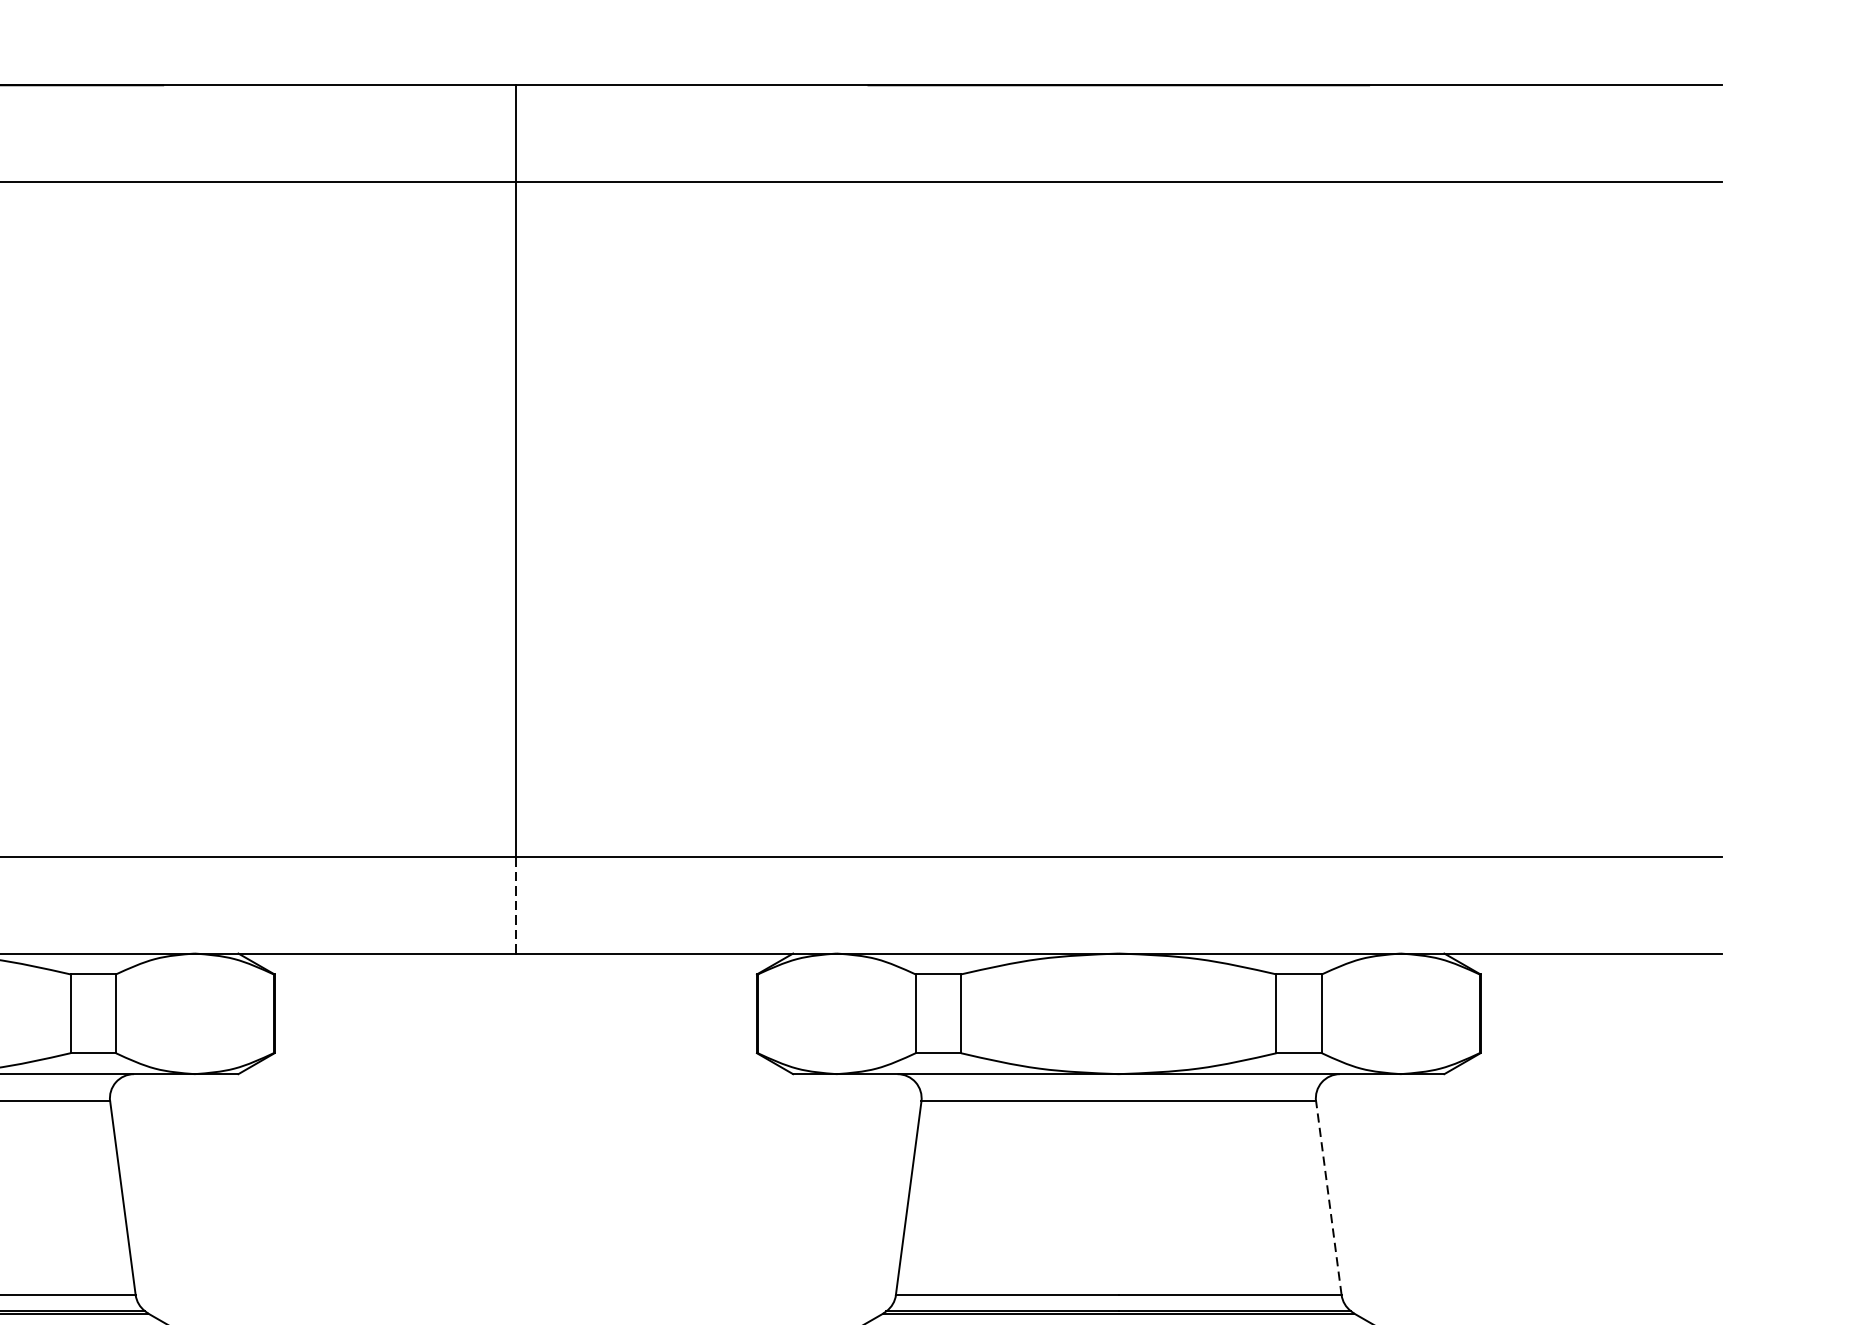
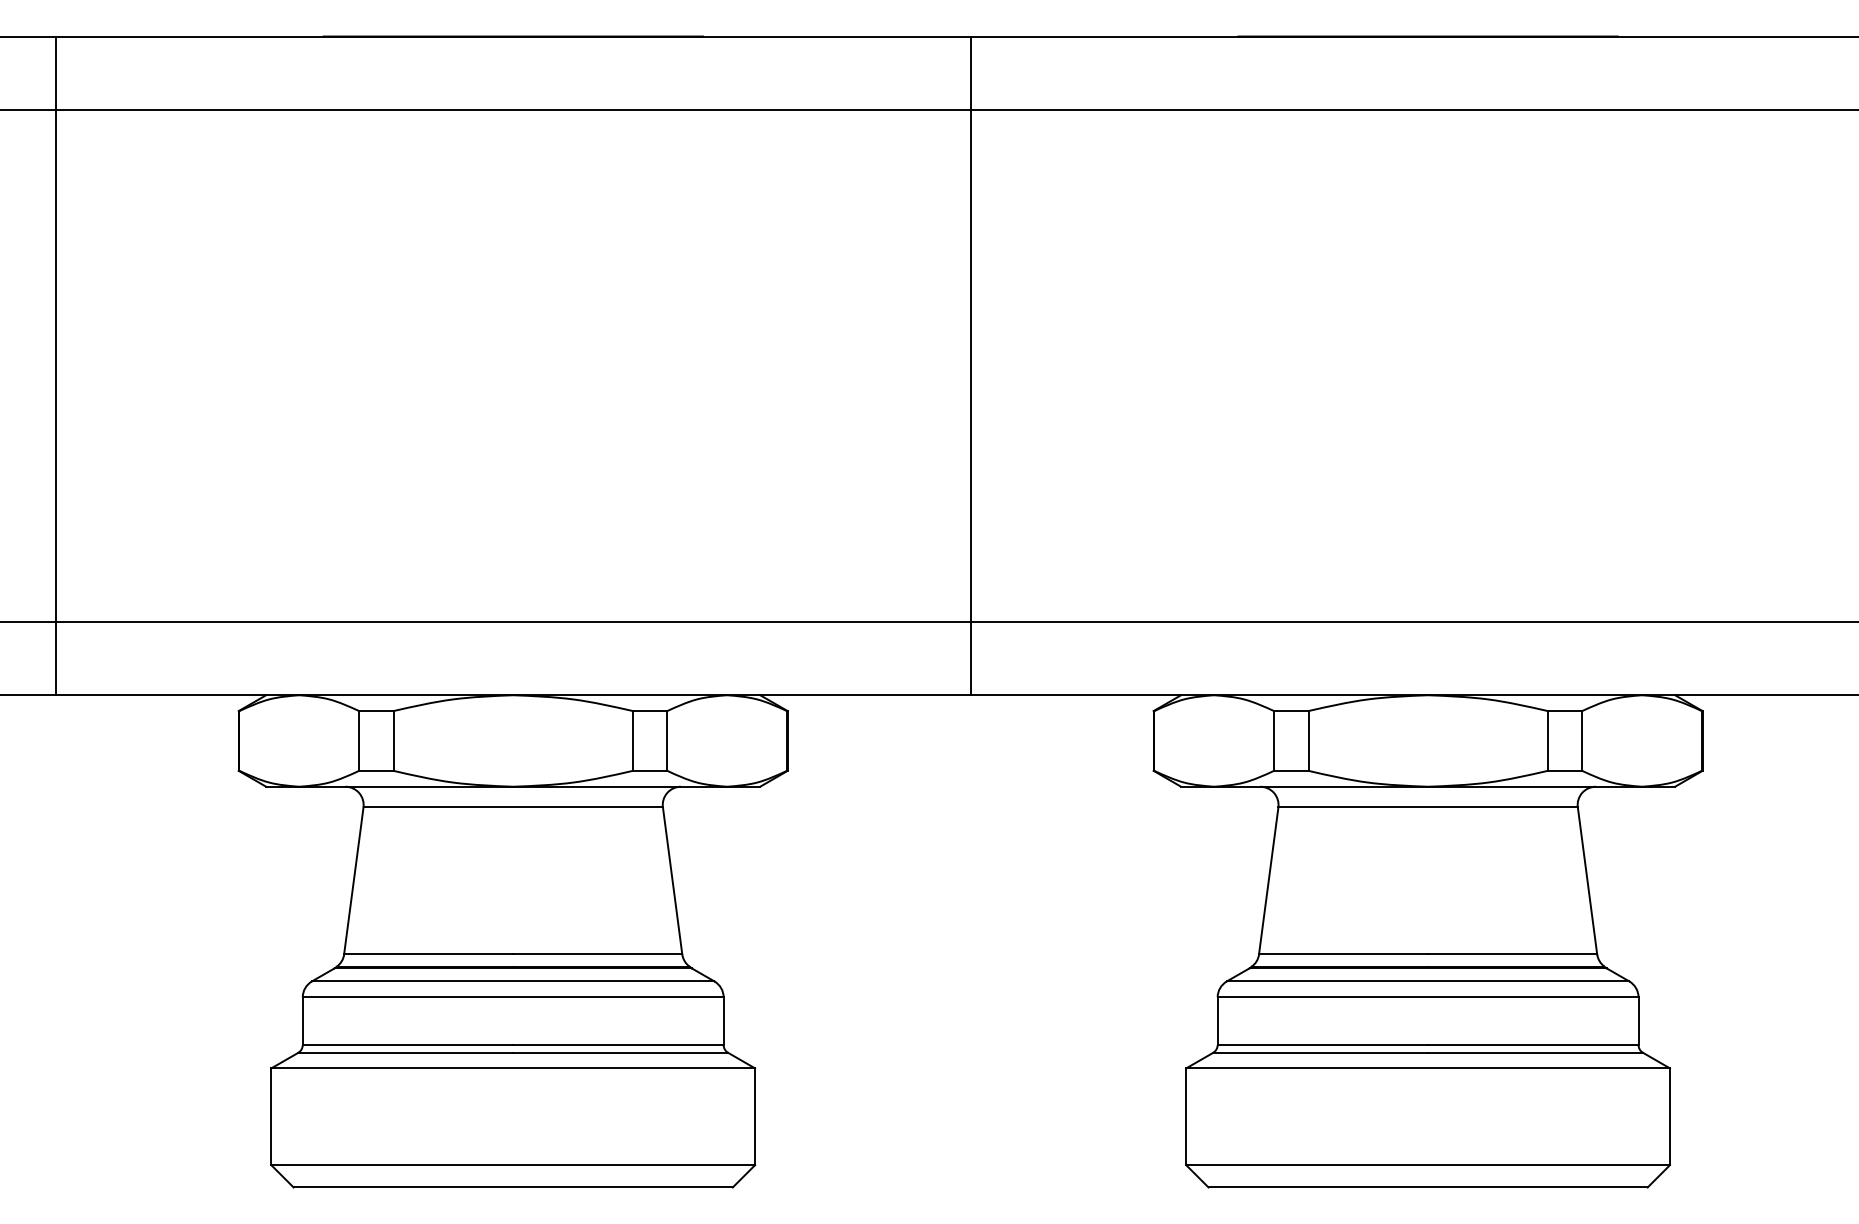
line: (515, 905) -> (970, 658), dashed -> solid
line: (1328, 1197) -> (1587, 880), dashed -> solid

